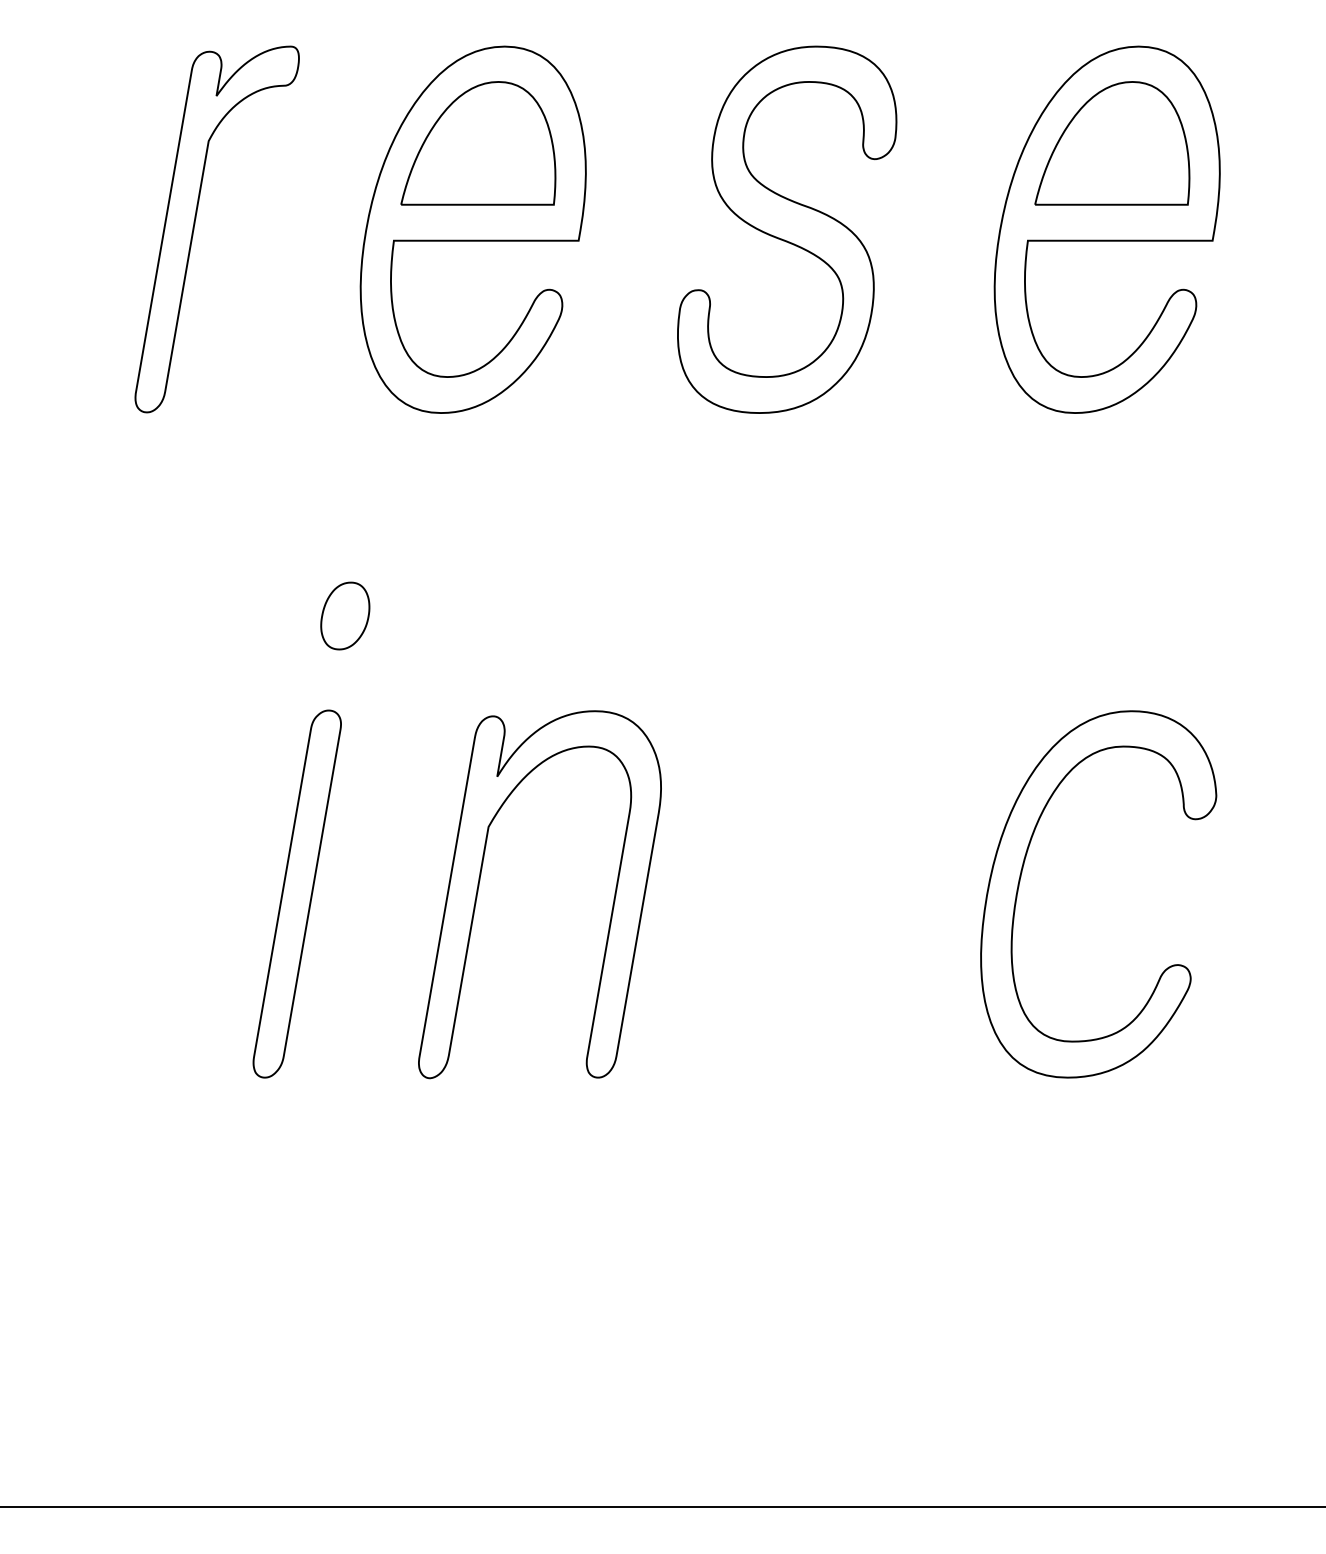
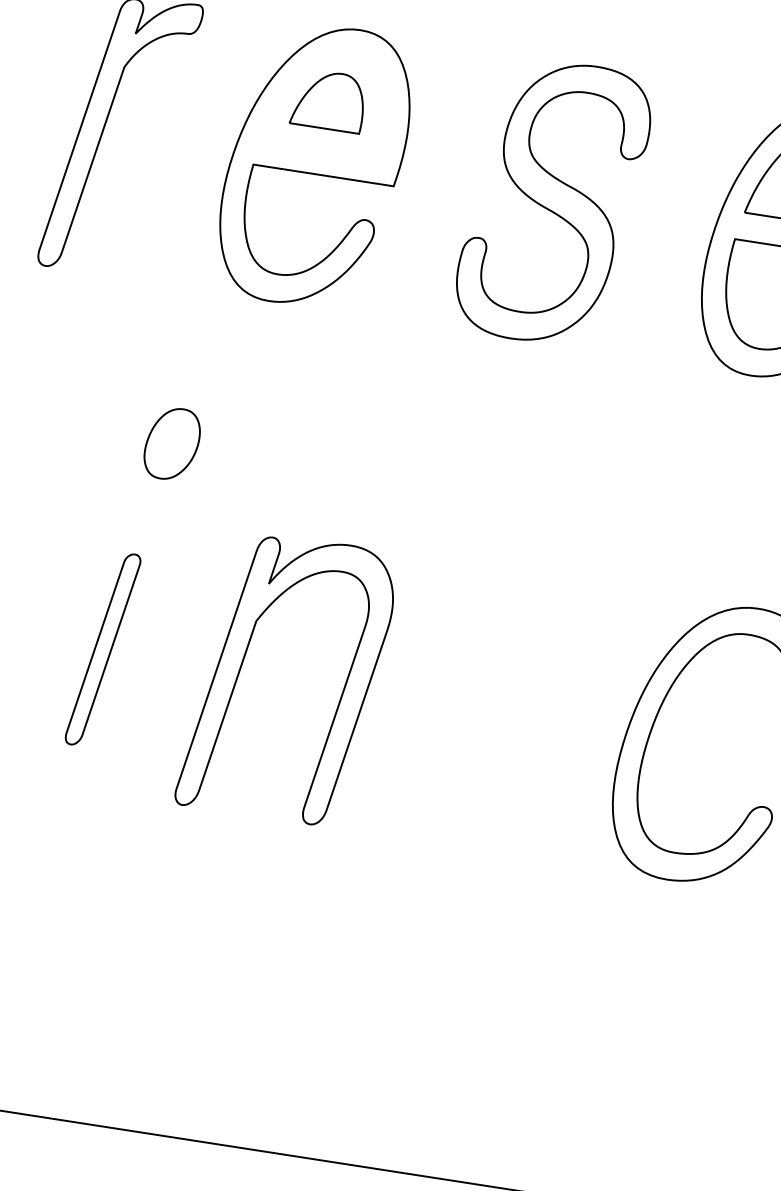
part: (478, 143) -> (329, 100), size x0.6
part: (345, 615) -> (172, 443), size x1.4
part: (296, 893) -> (102, 649), size x0.7

